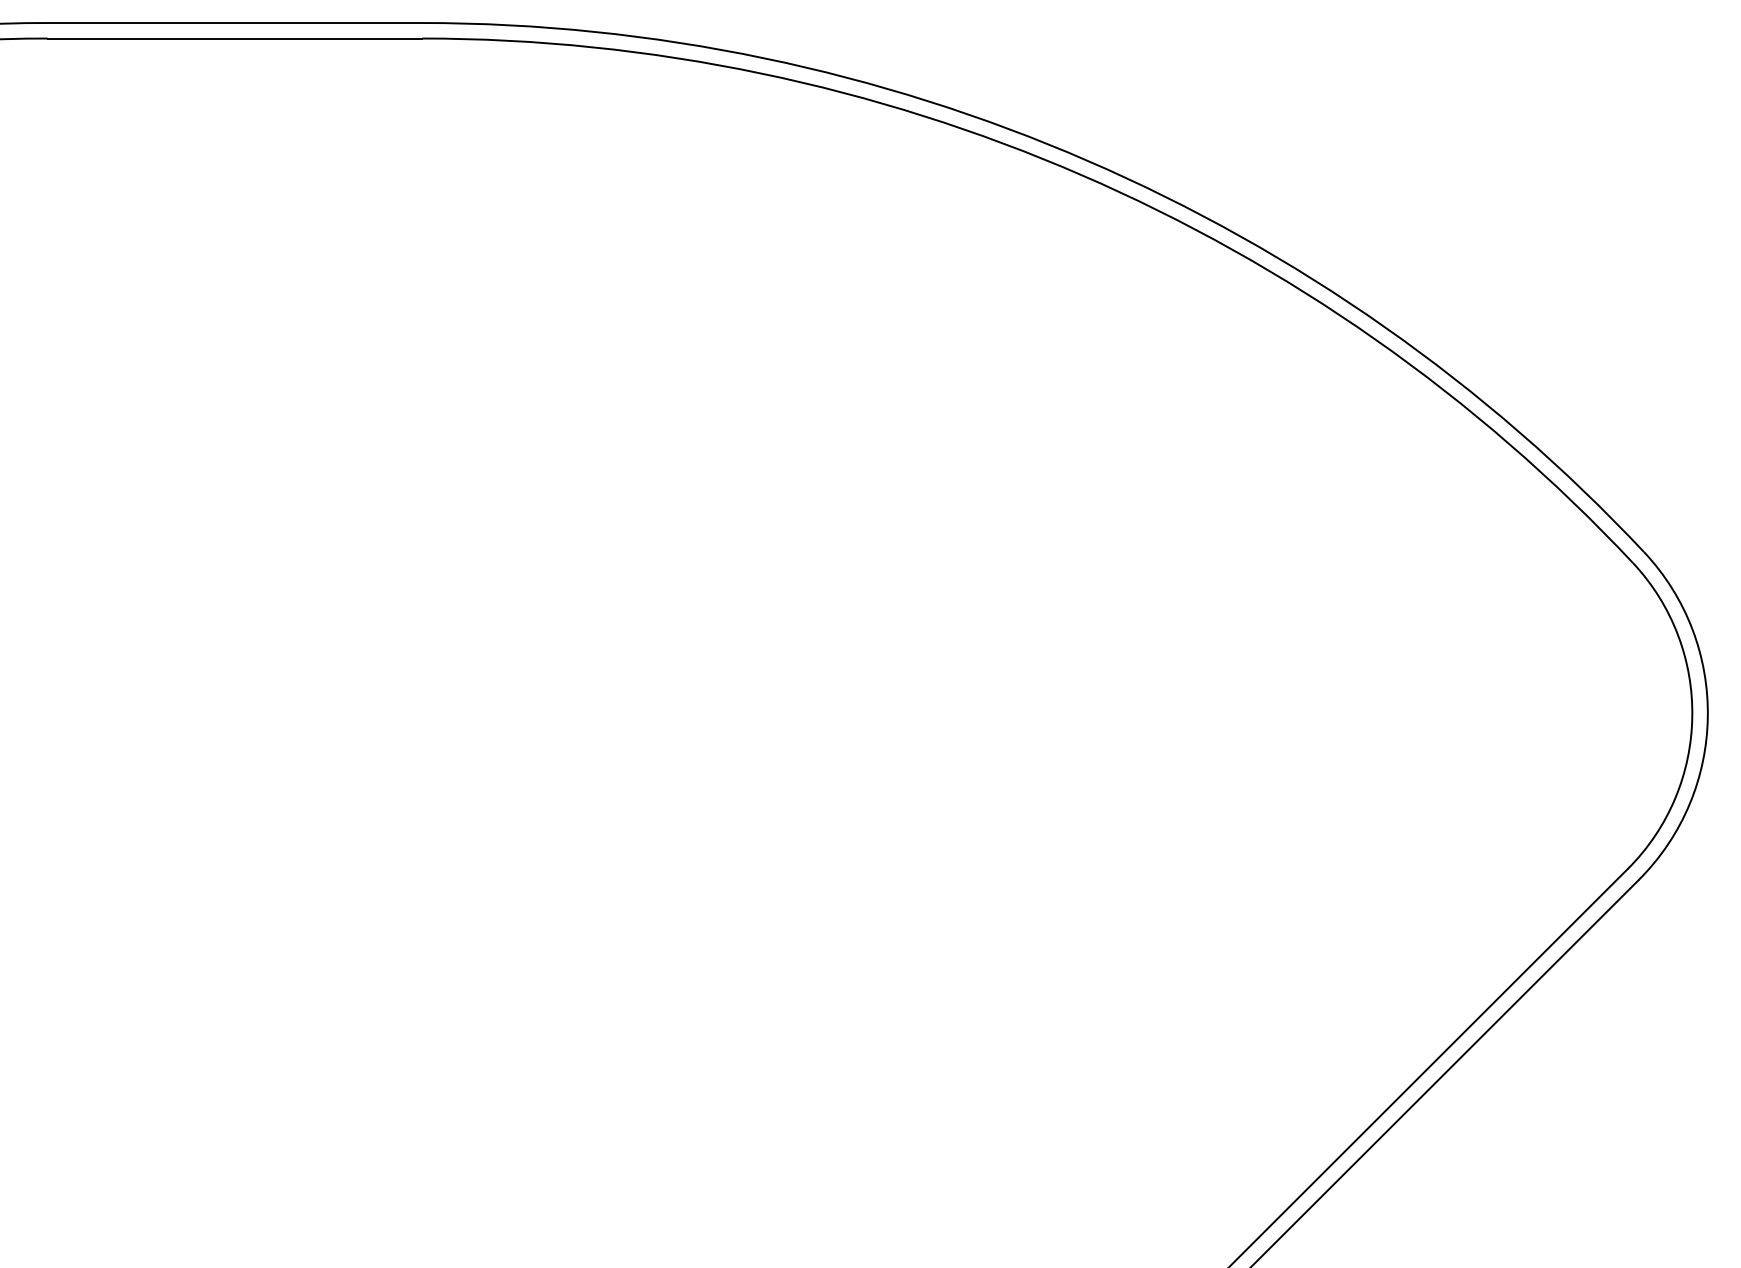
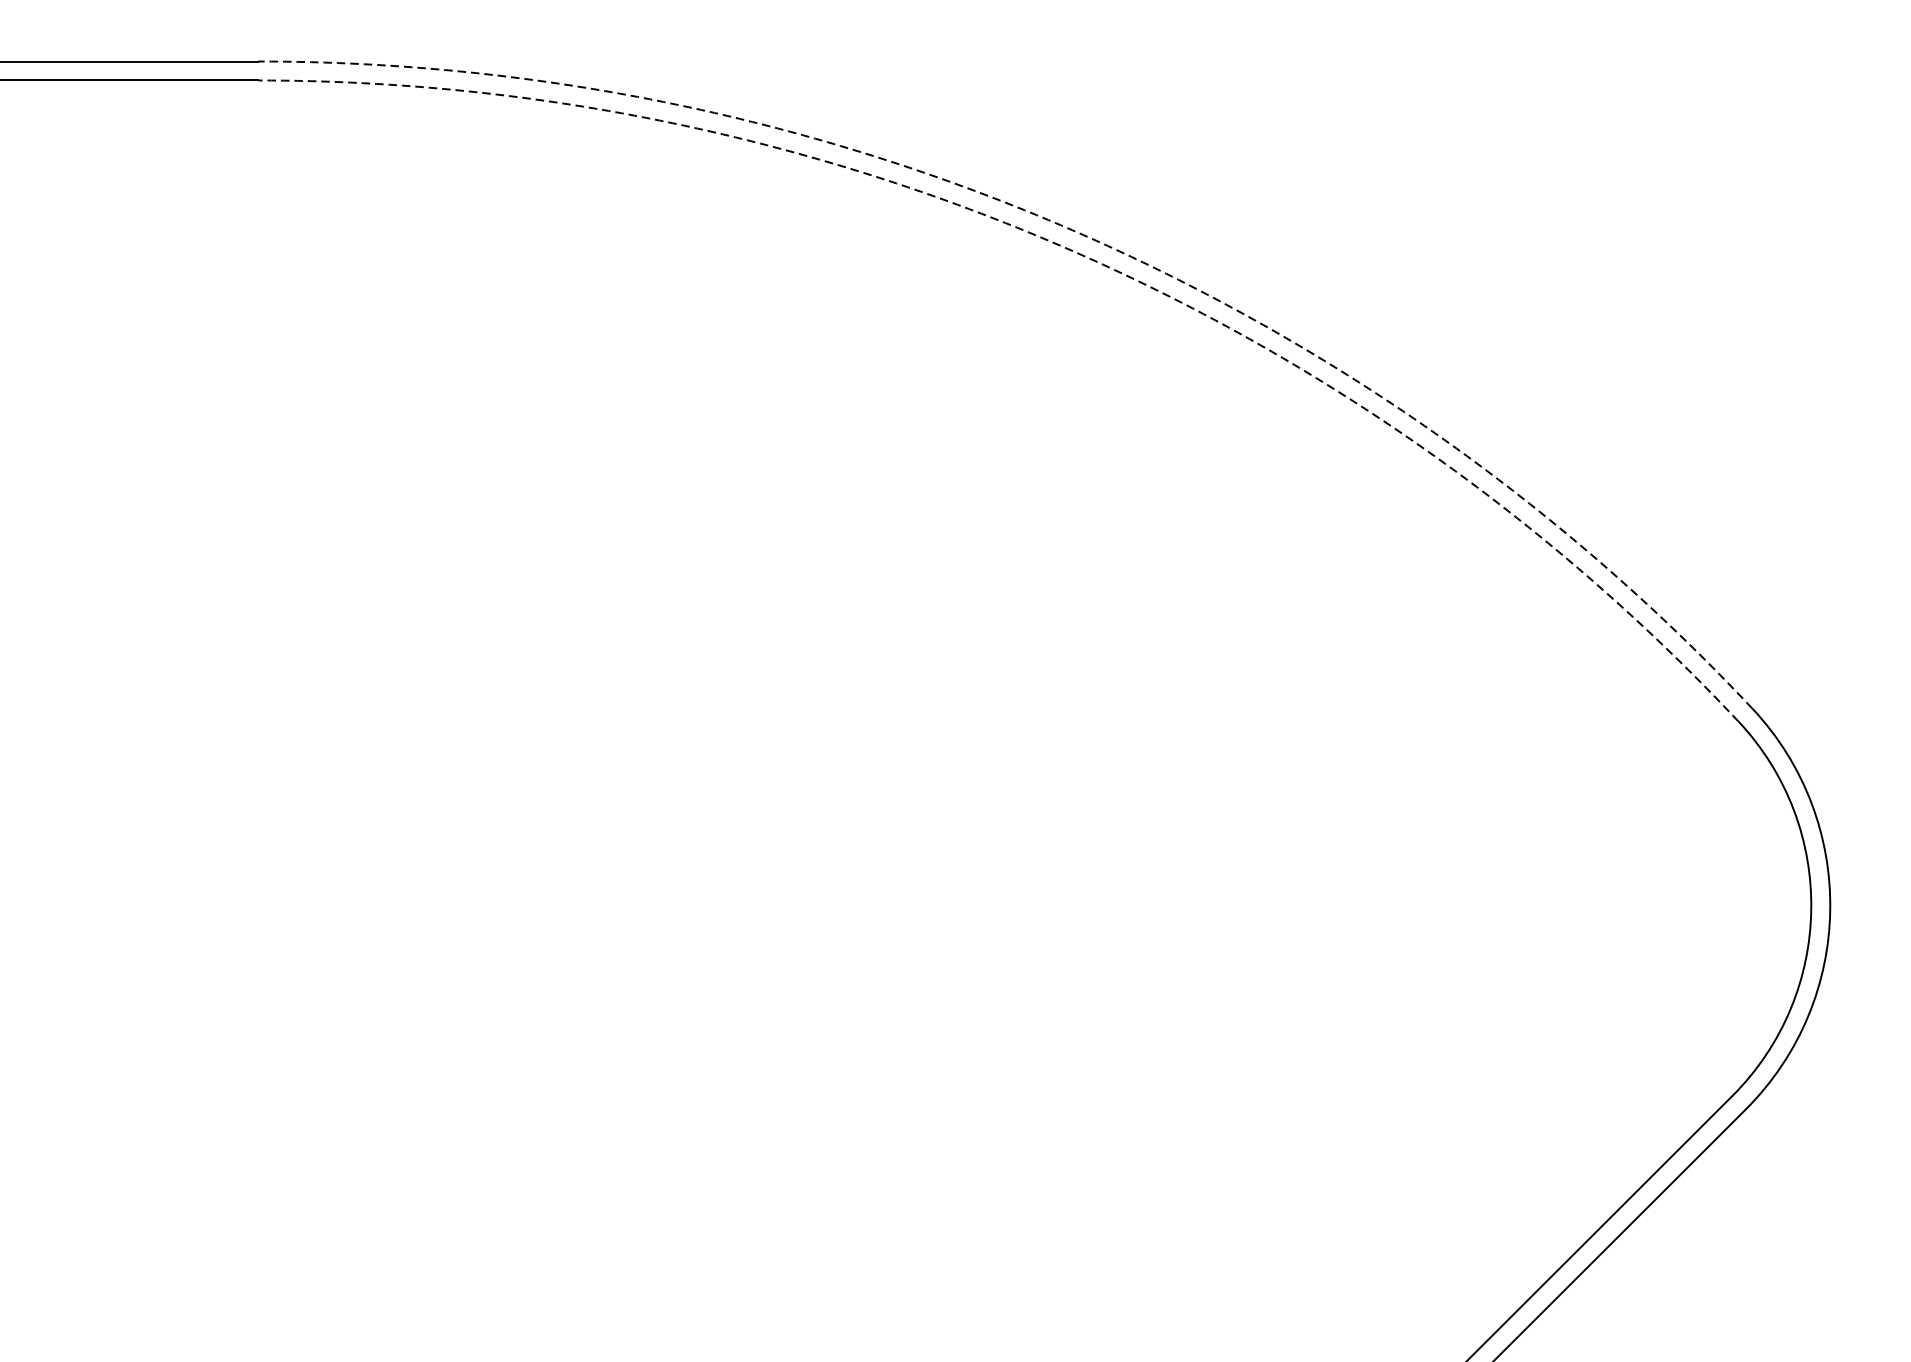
arc: (1088, 160) -> (1072, 229), solid -> dashed
arc: (1081, 175) -> (1064, 247), solid -> dashed

